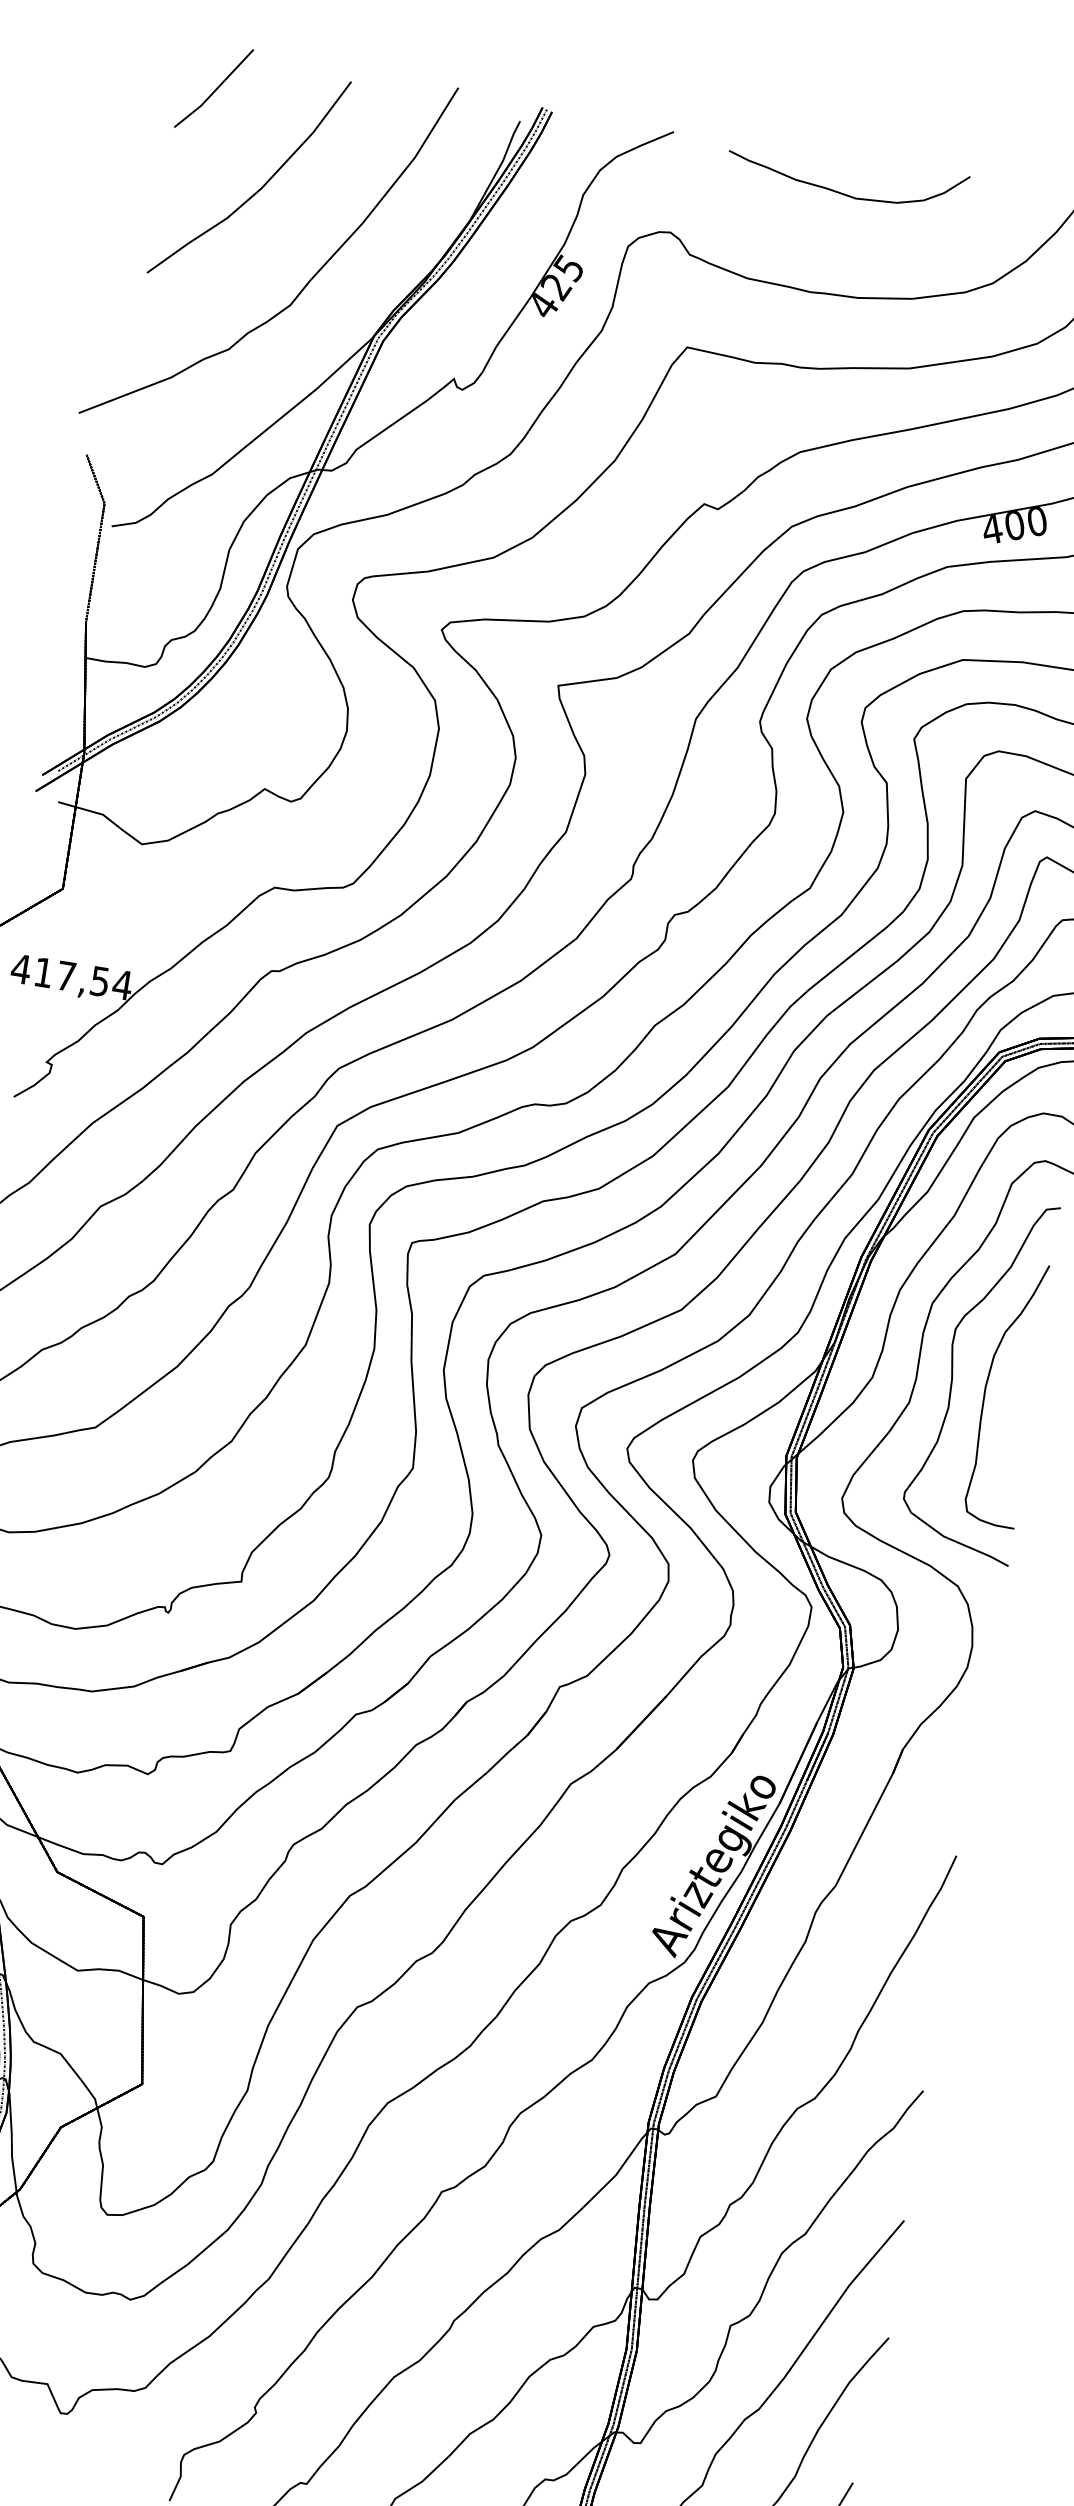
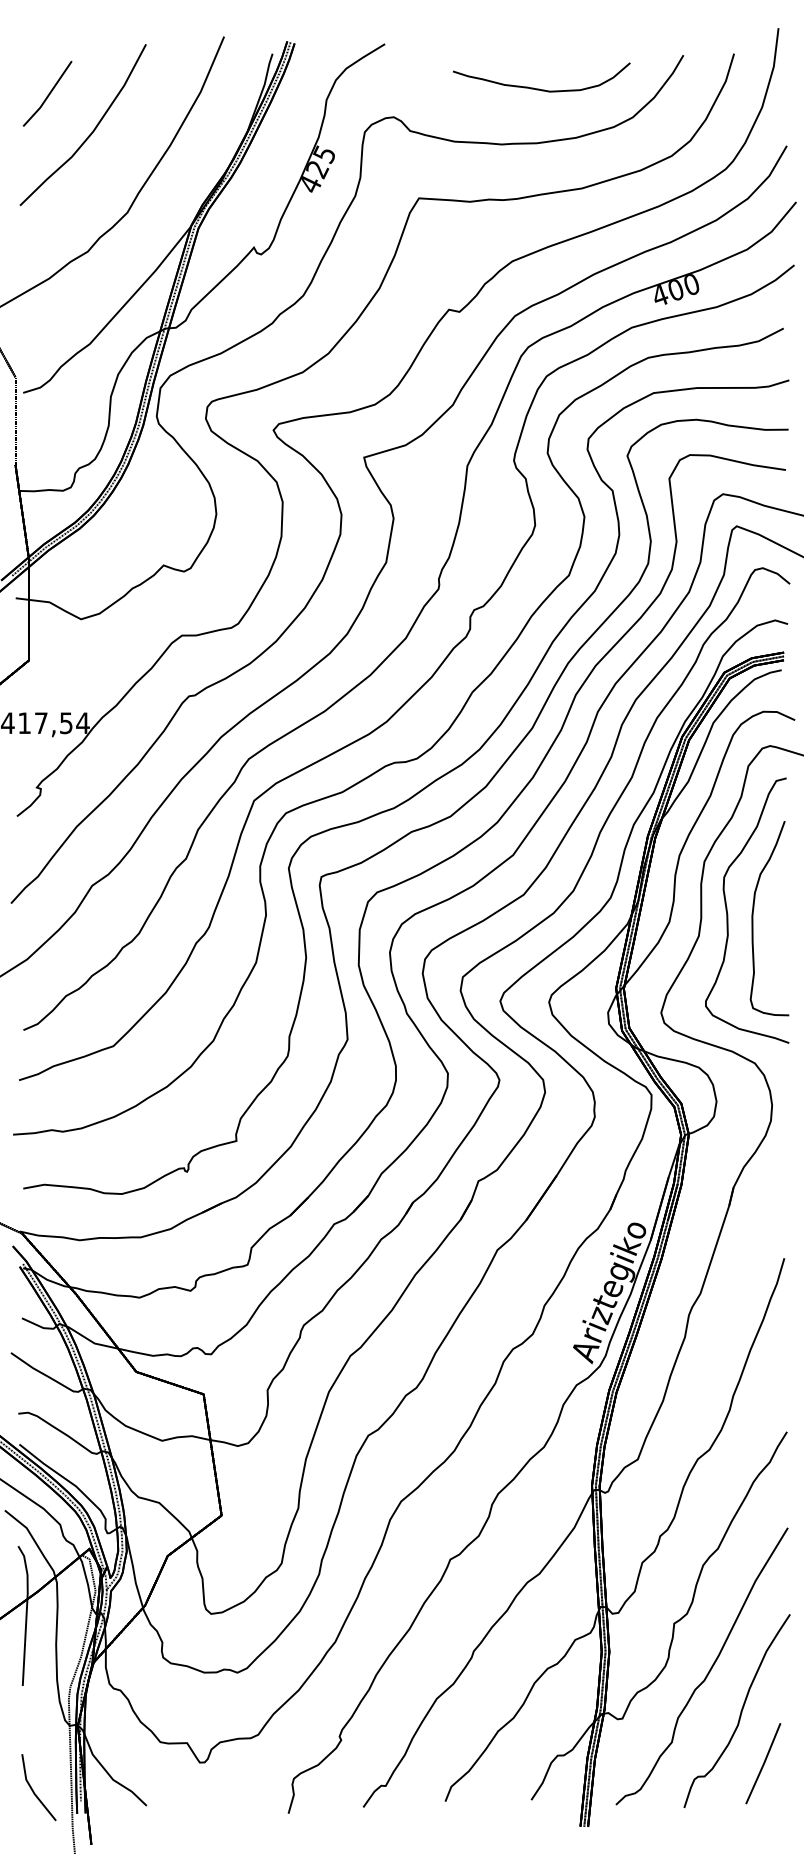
line: (215, 88) -> (48, 93), moved
curve: (842, 192) -> (539, 88), moved

